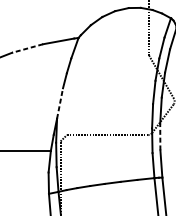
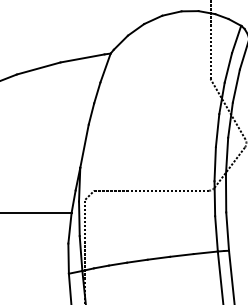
line: (27, 48) -> (38, 68), dashed -> solid
line: (60, 103) -> (84, 145), dashed -> solid
line: (160, 137) -> (226, 193), dashed -> solid

